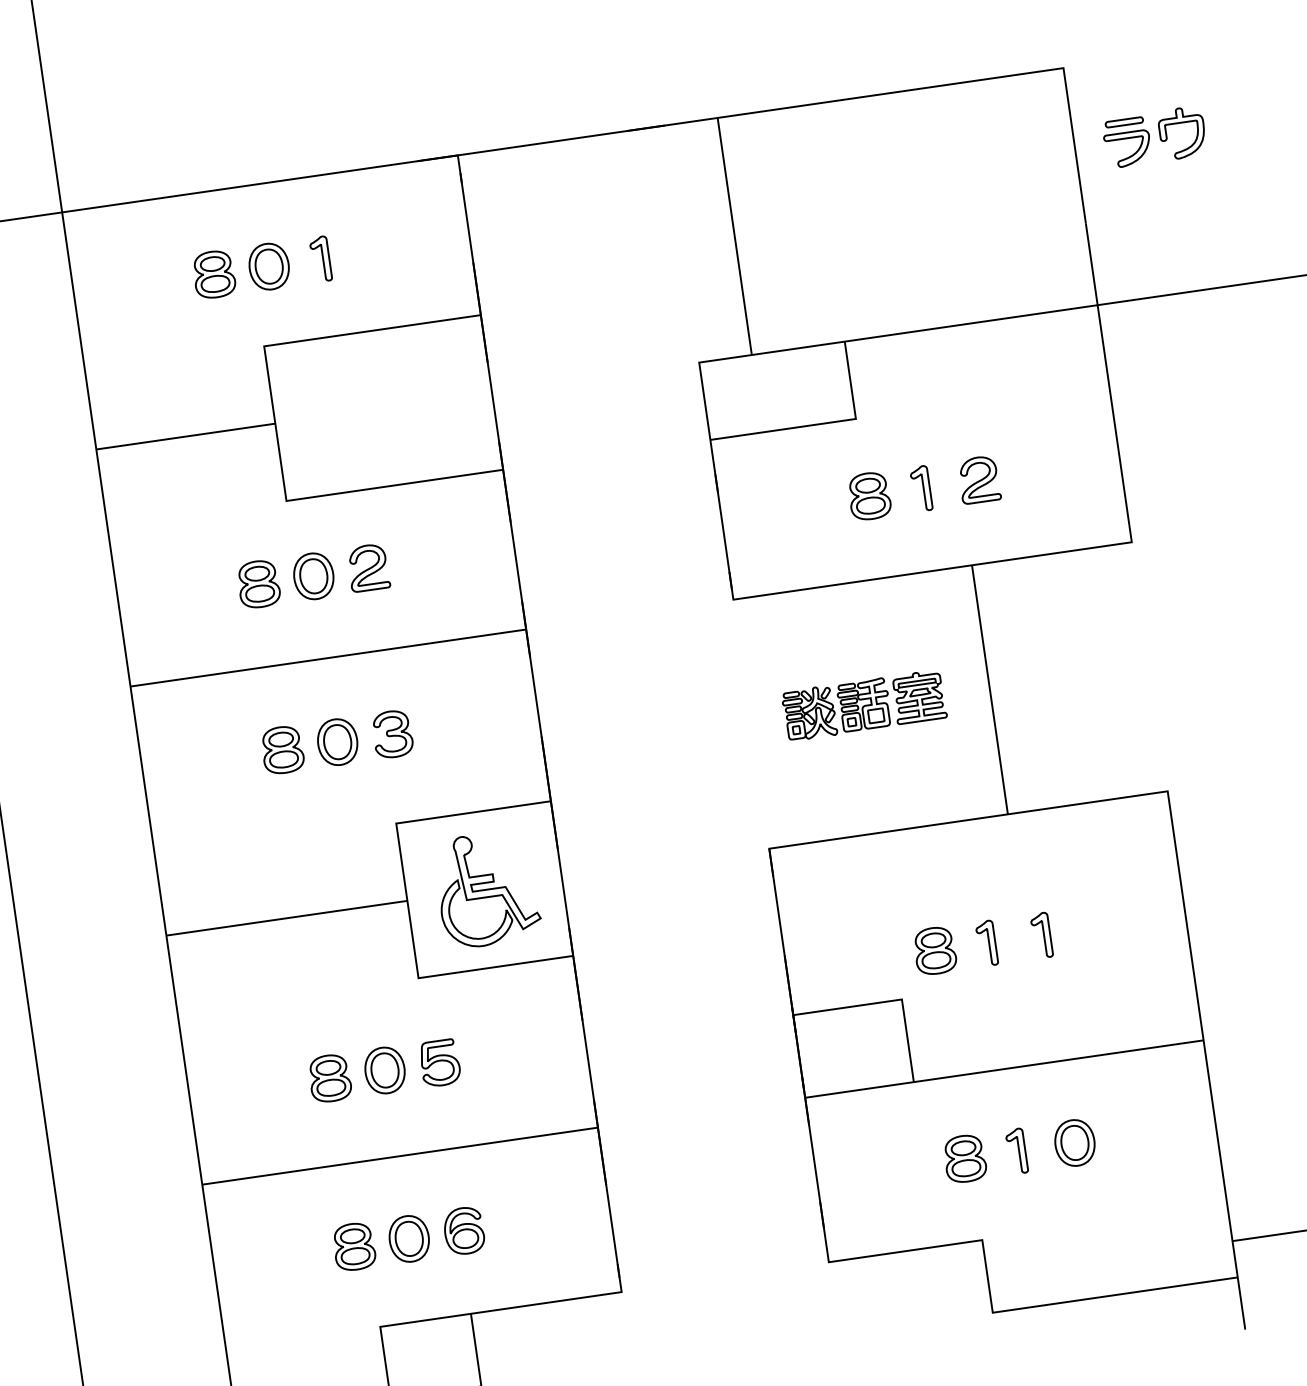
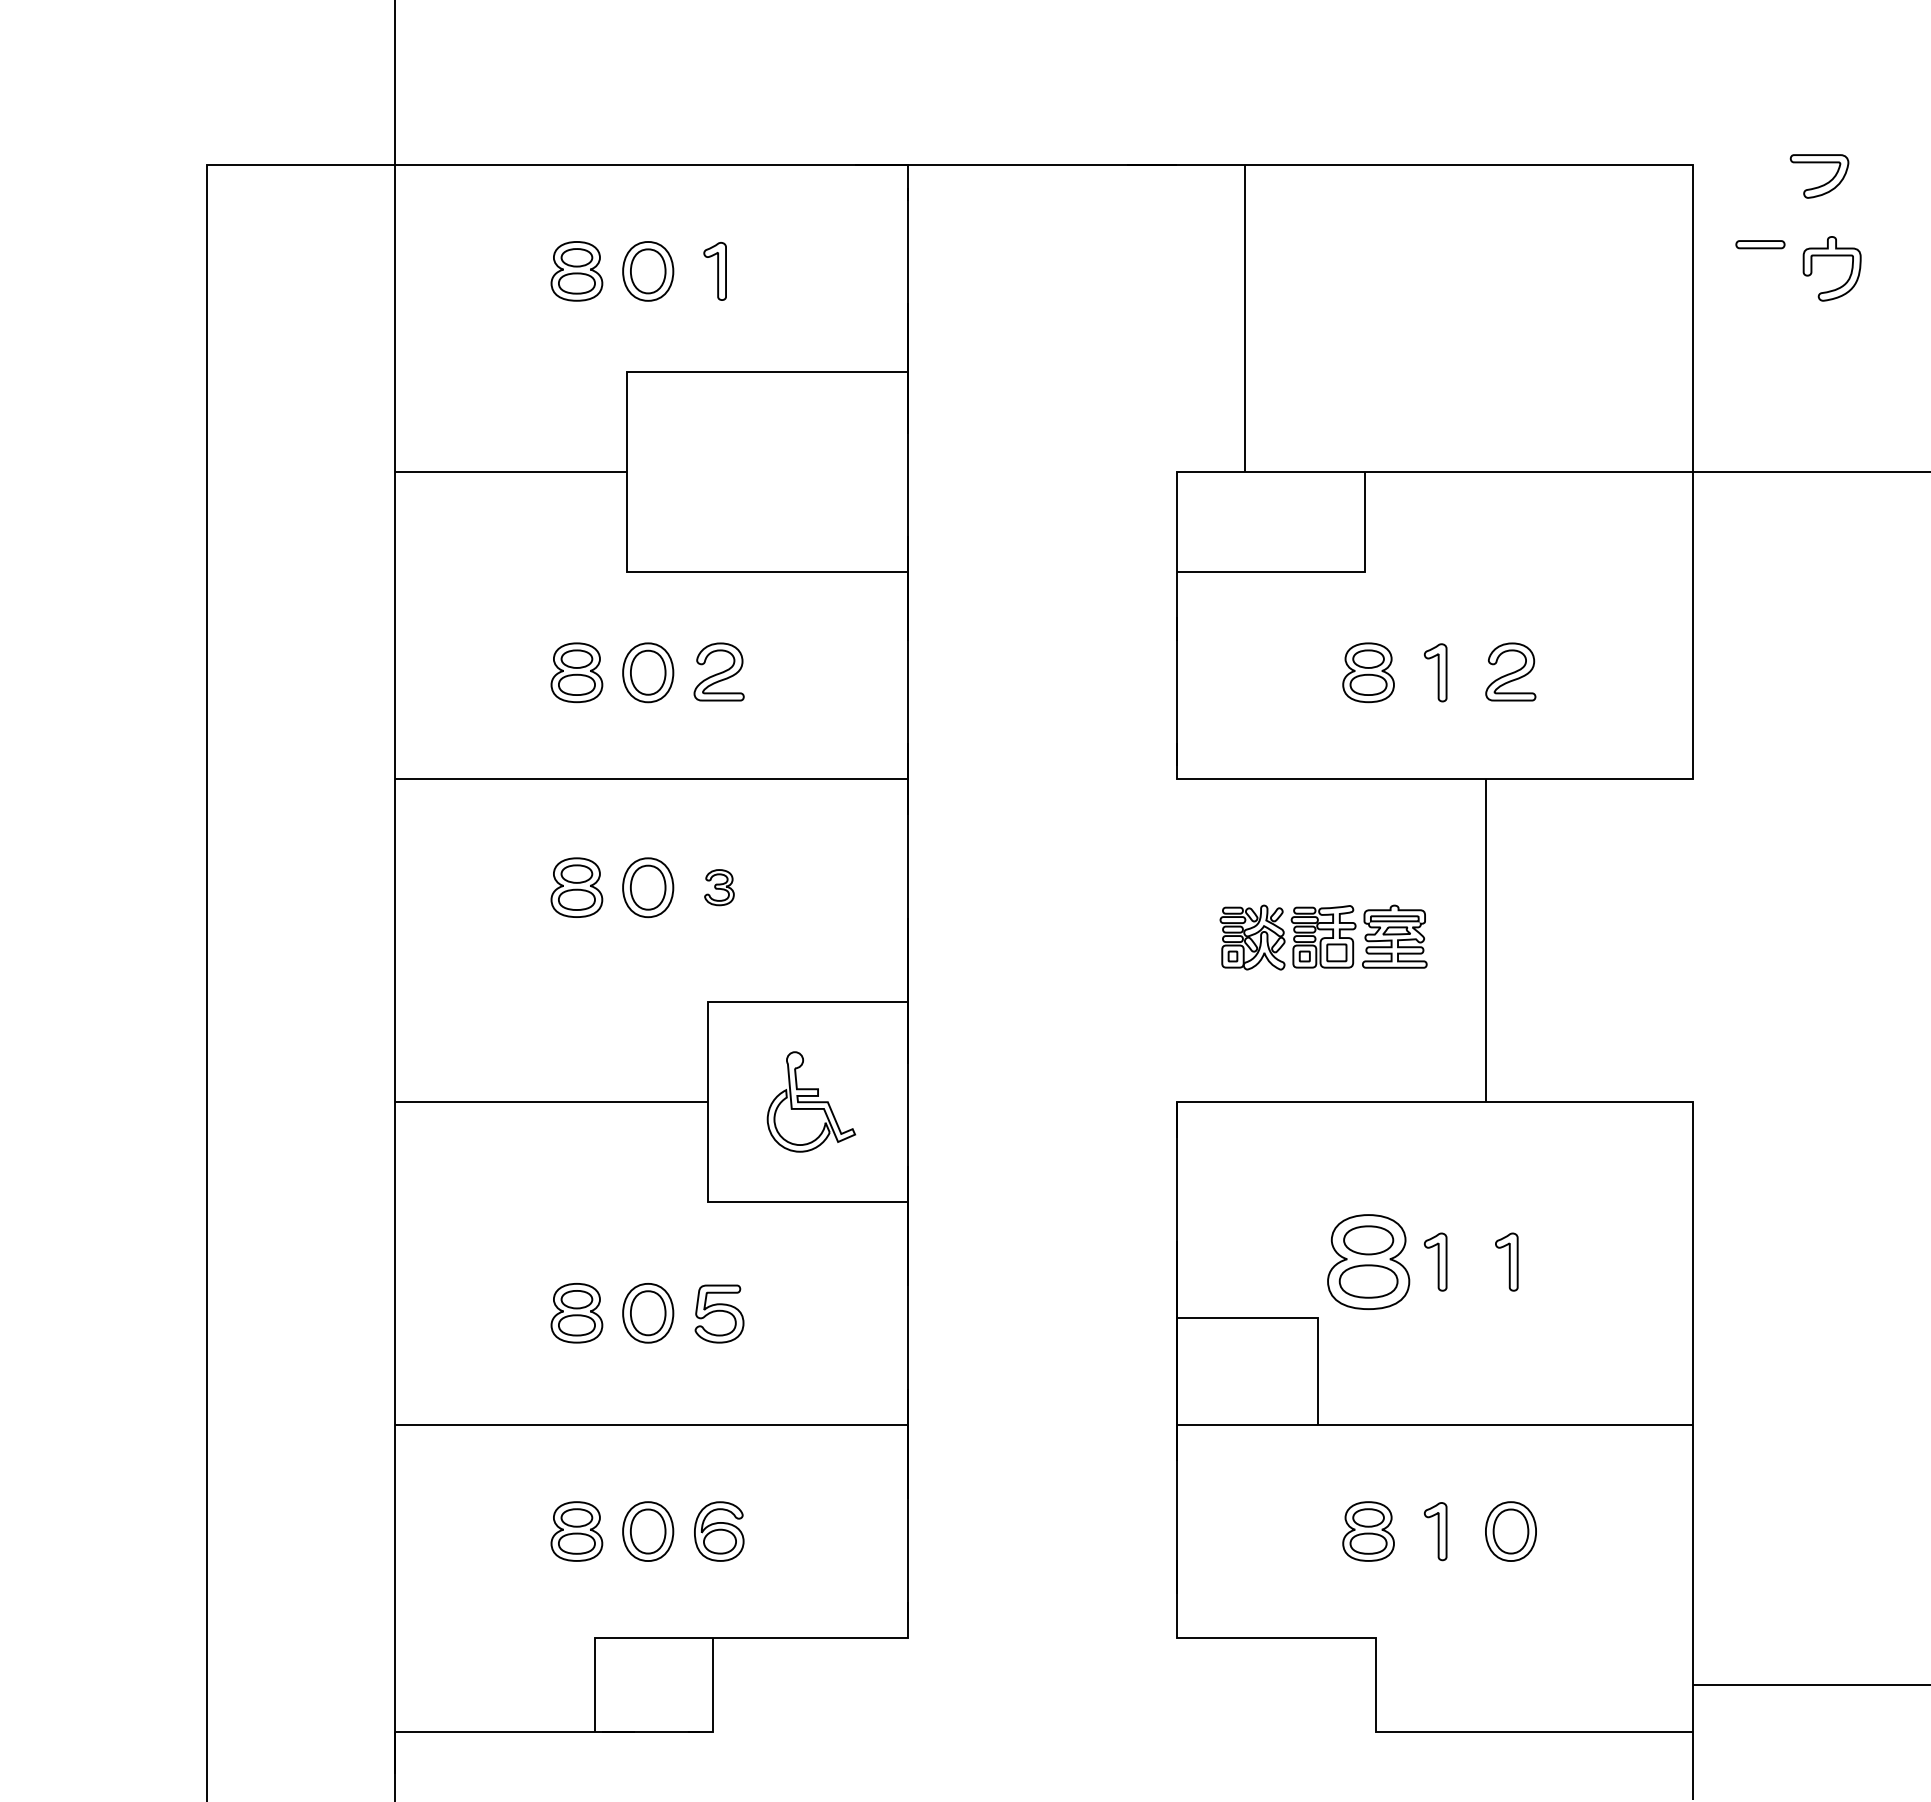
part: (1131, 155) -> (1822, 184), moved
part: (392, 734) -> (719, 887), size x0.6
part: (487, 888) -> (811, 1101), size x0.7
part: (934, 950) -> (1368, 1261), size x1.6

